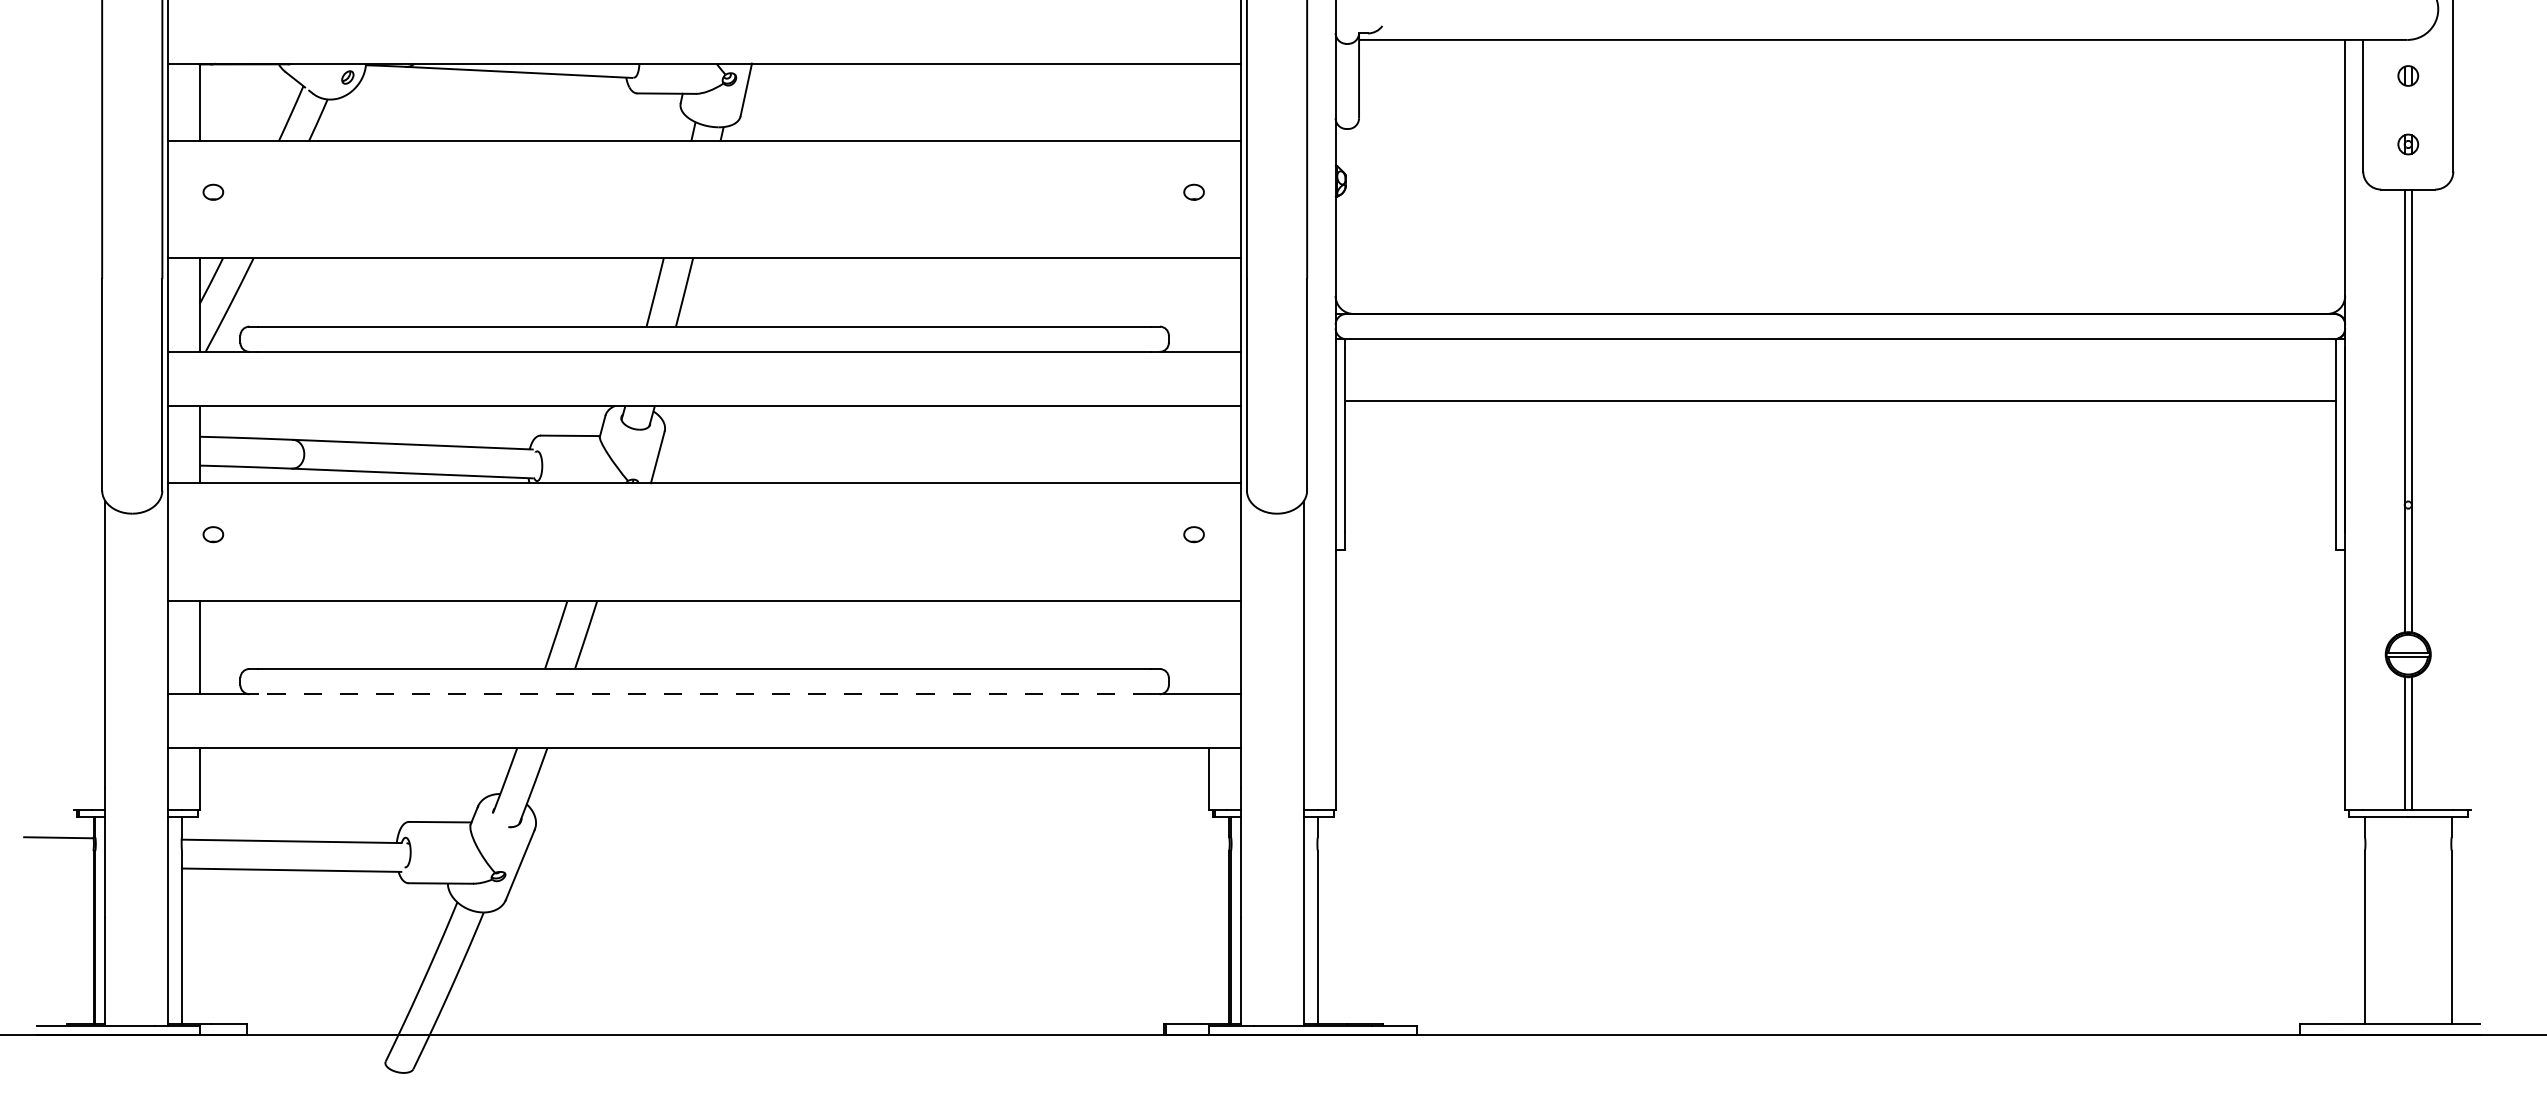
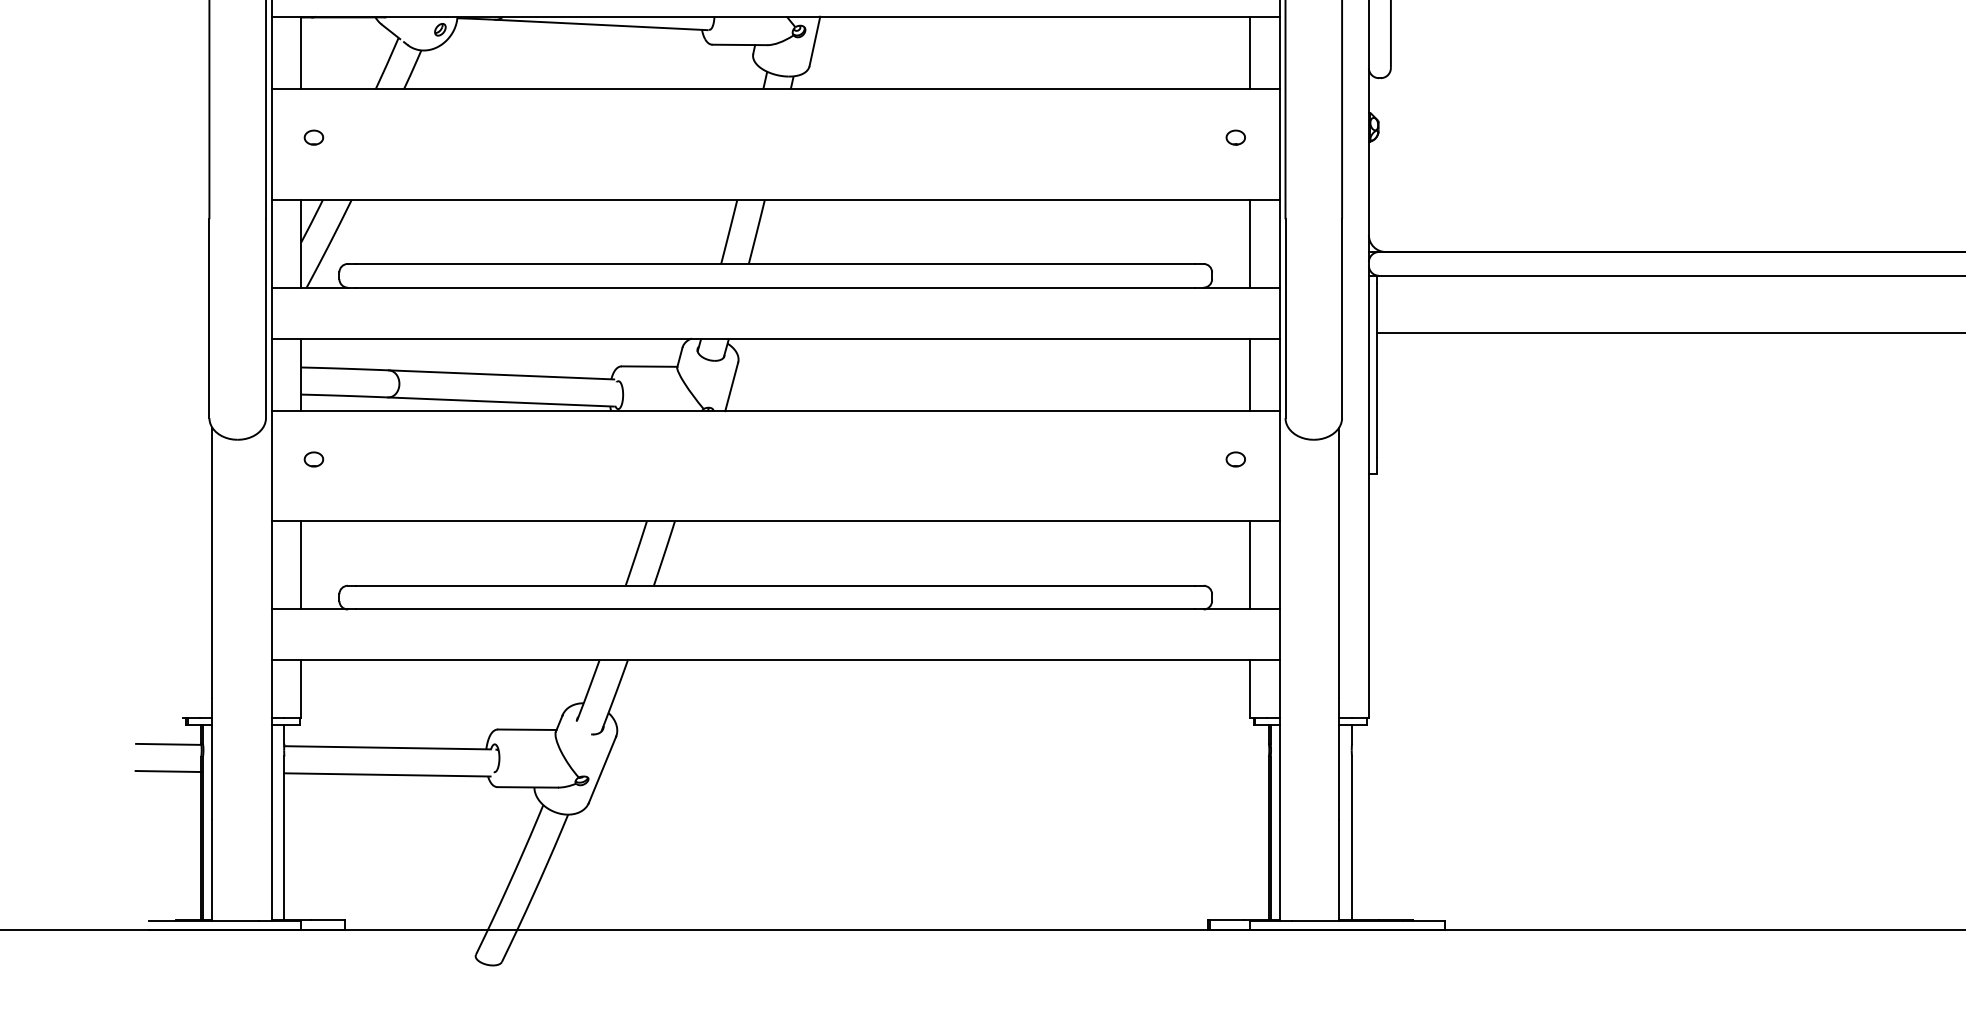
line: (1209, 101) -> (1250, 52), added
line: (1209, 304) -> (1250, 243), added
line: (1209, 444) -> (1250, 374), added
line: (1209, 647) -> (1250, 565), added
line: (704, 694) -> (775, 609), dashed -> solid
line: (58, 866) -> (168, 771), added

